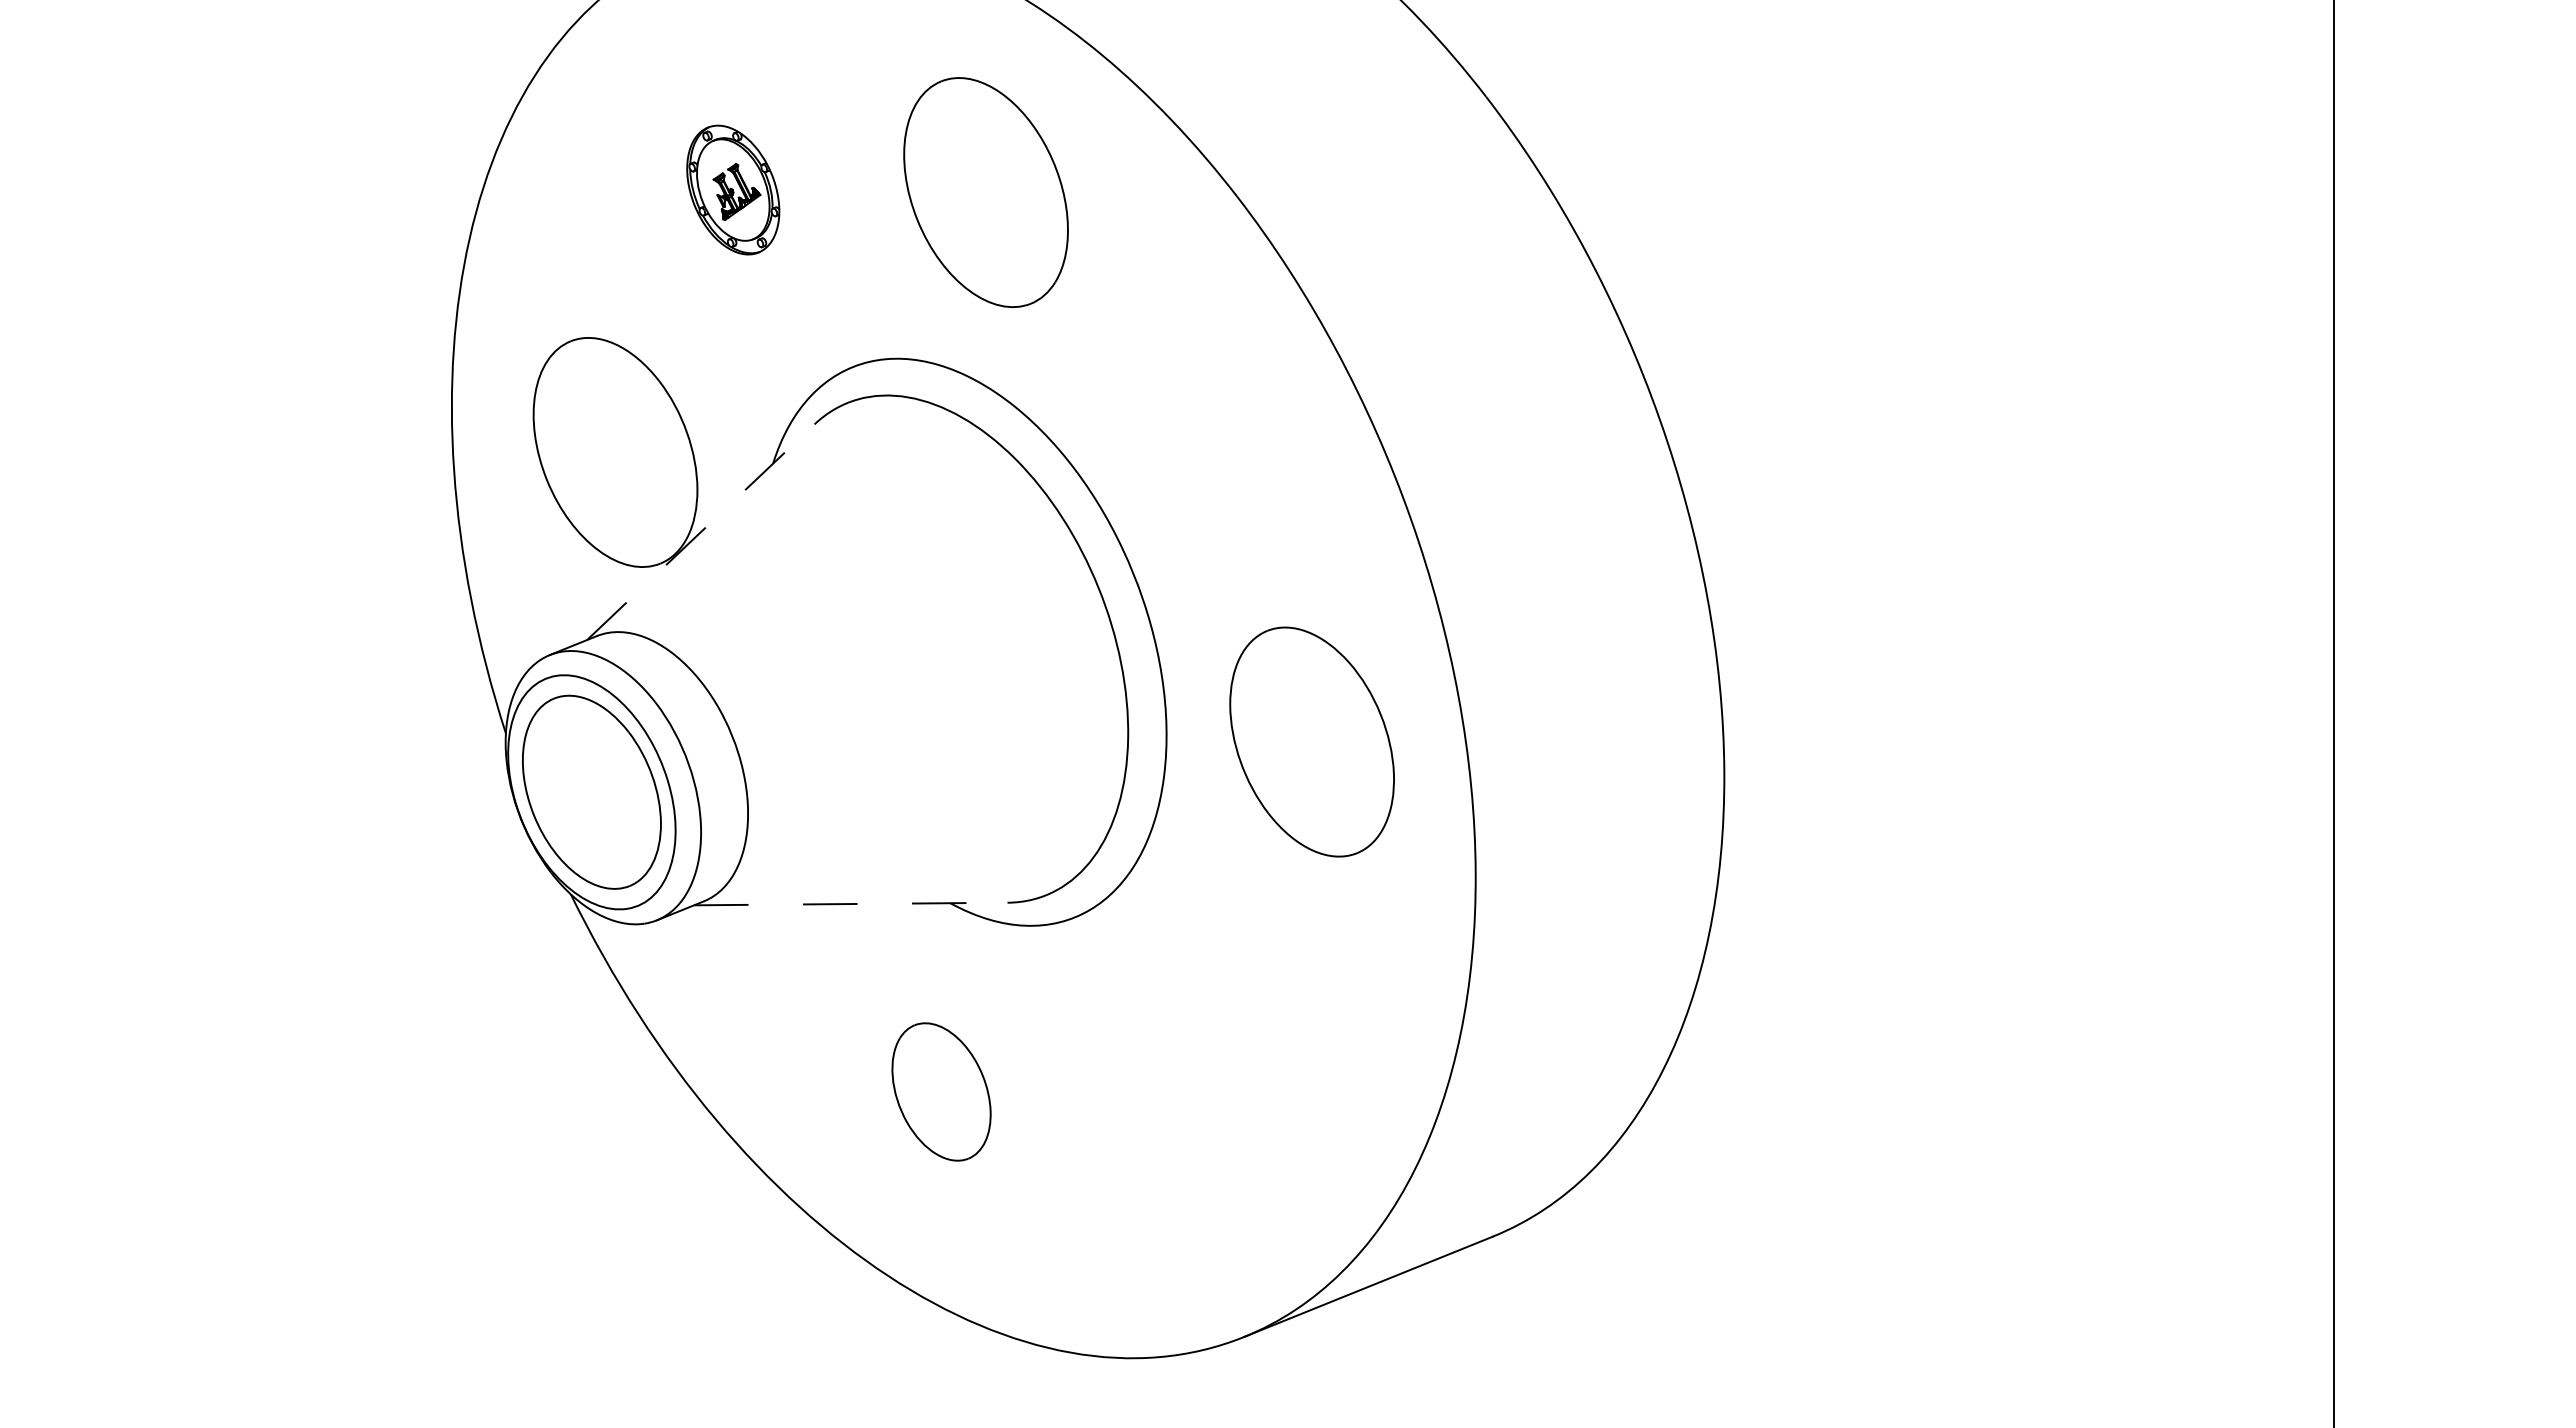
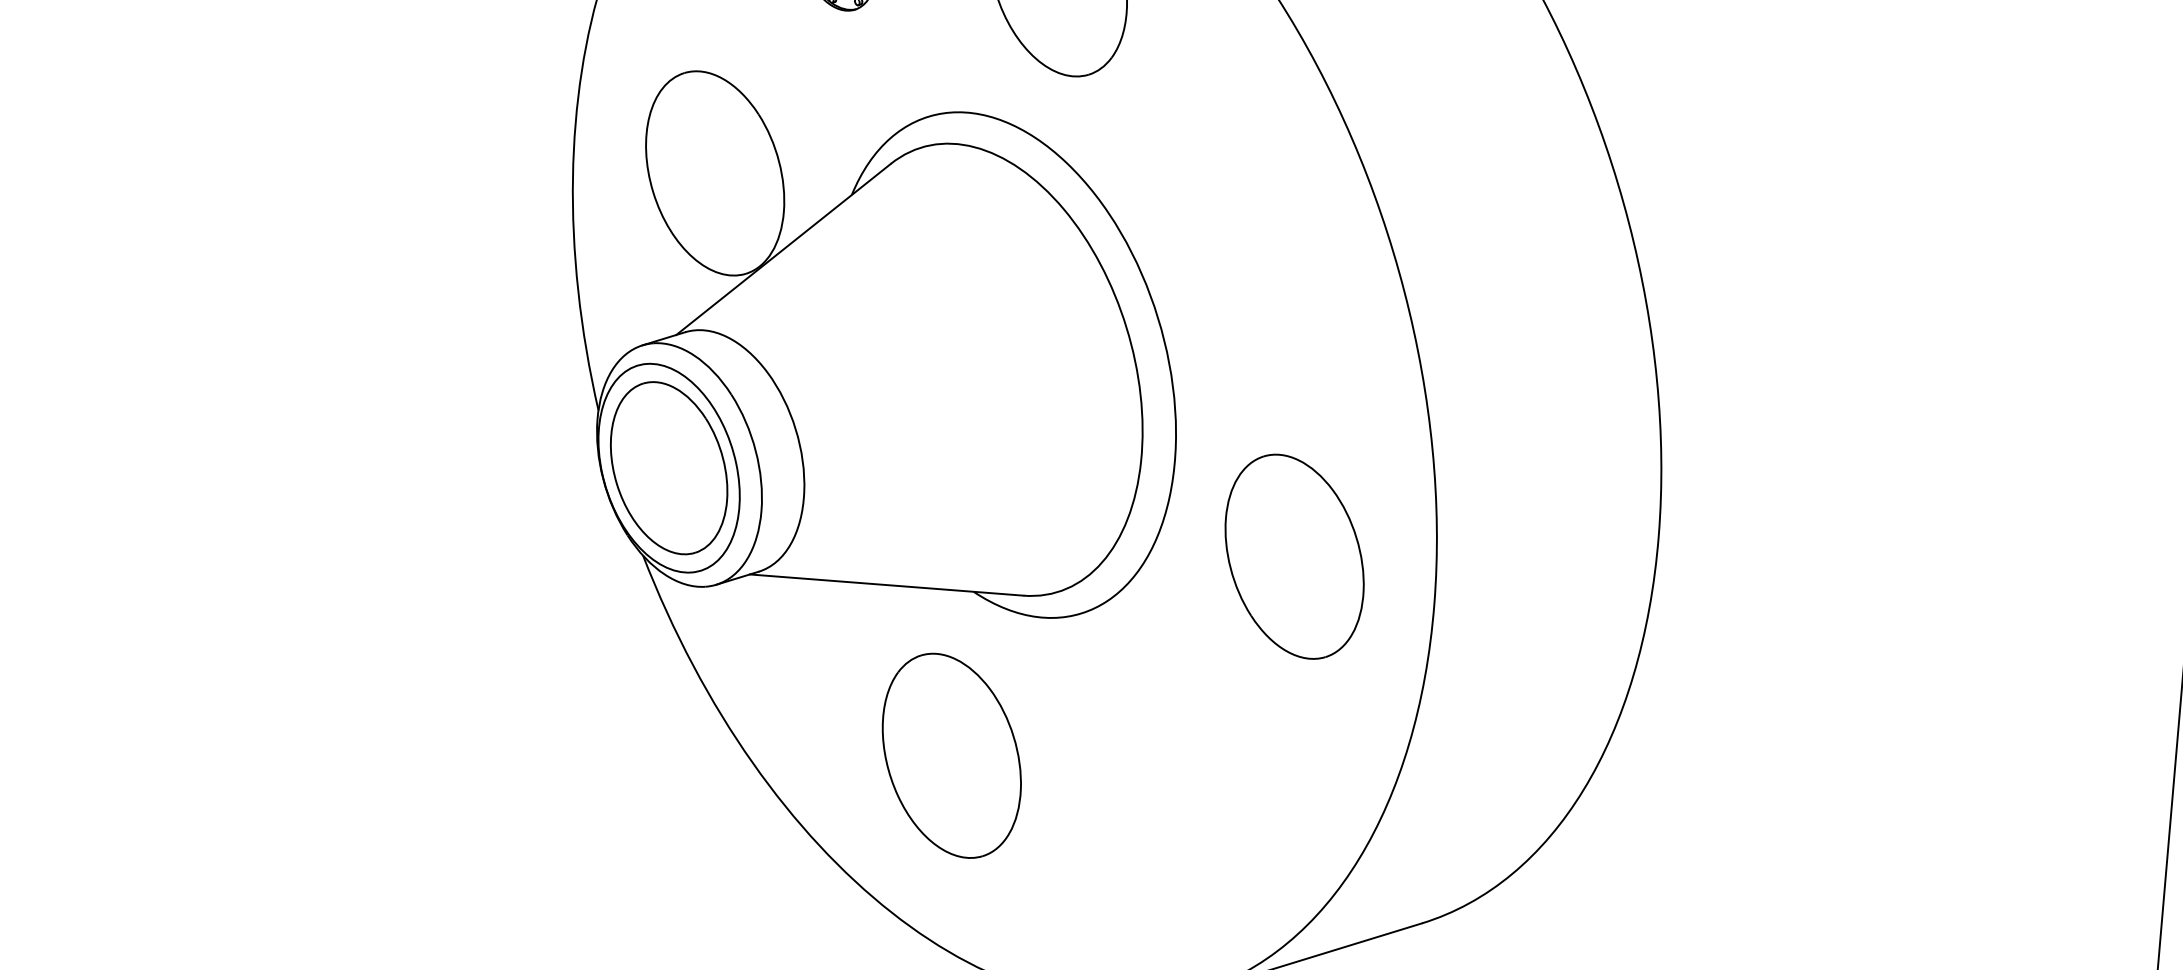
line: (700, 532) -> (783, 249), dashed -> solid
part: (1311, 741) -> (1294, 556), moved
line: (850, 904) -> (886, 585), dashed -> solid
part: (941, 1091) -> (951, 755), size x1.67

